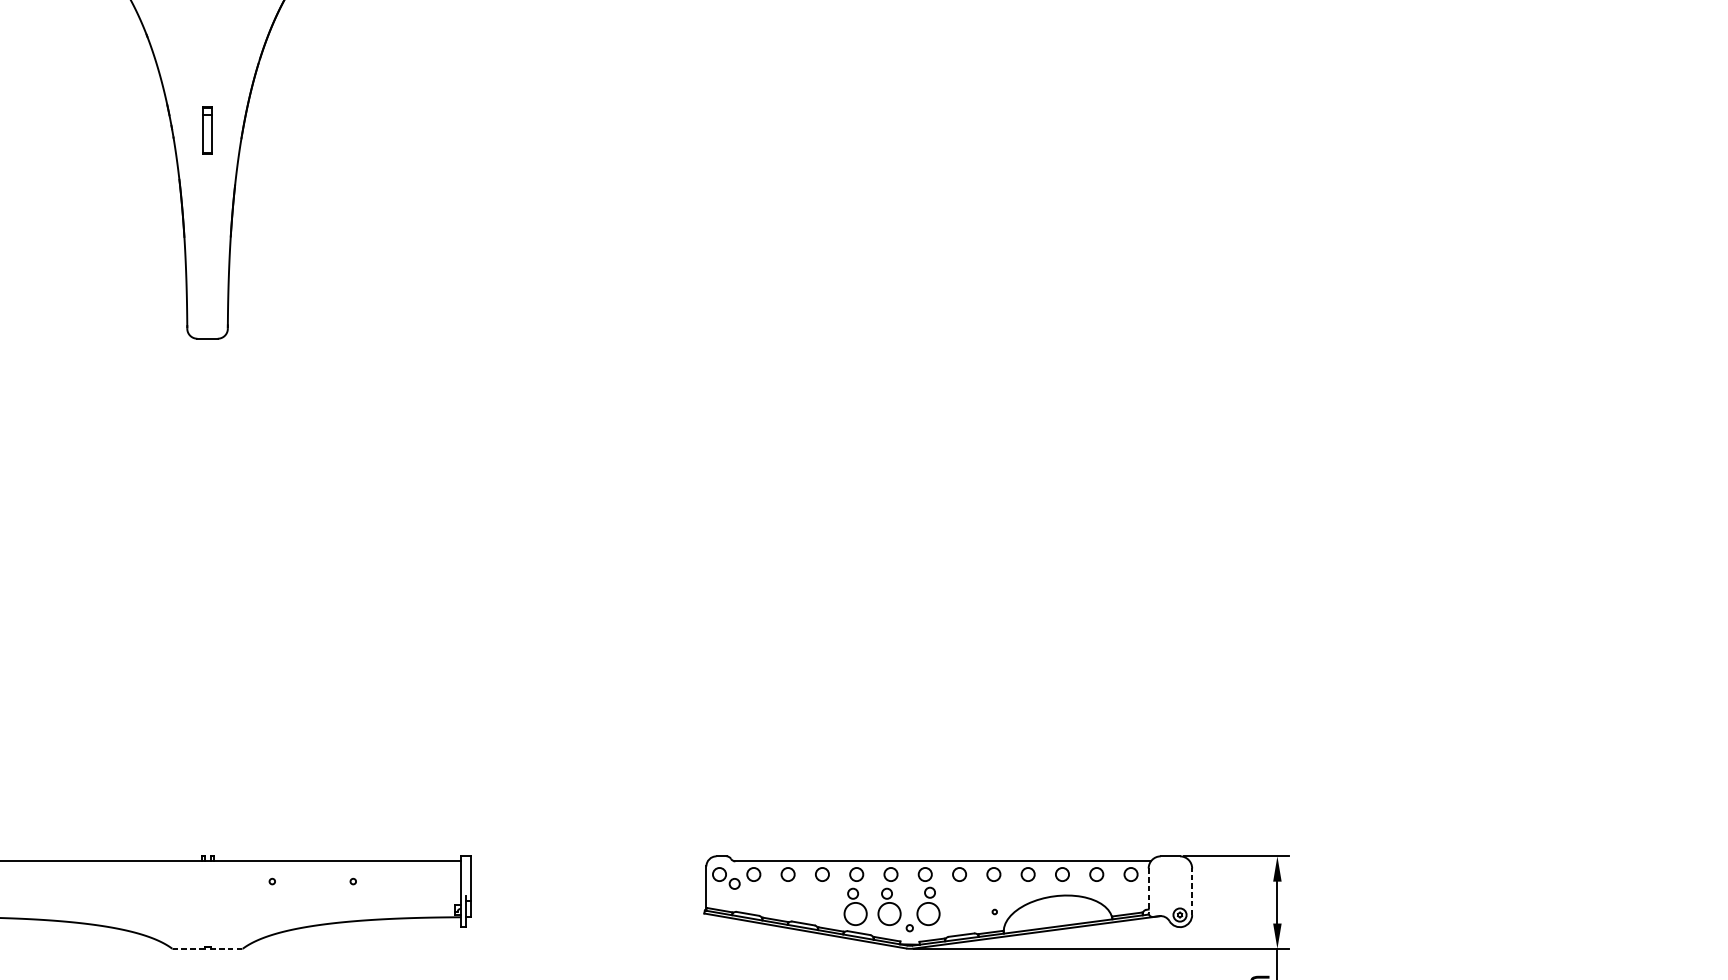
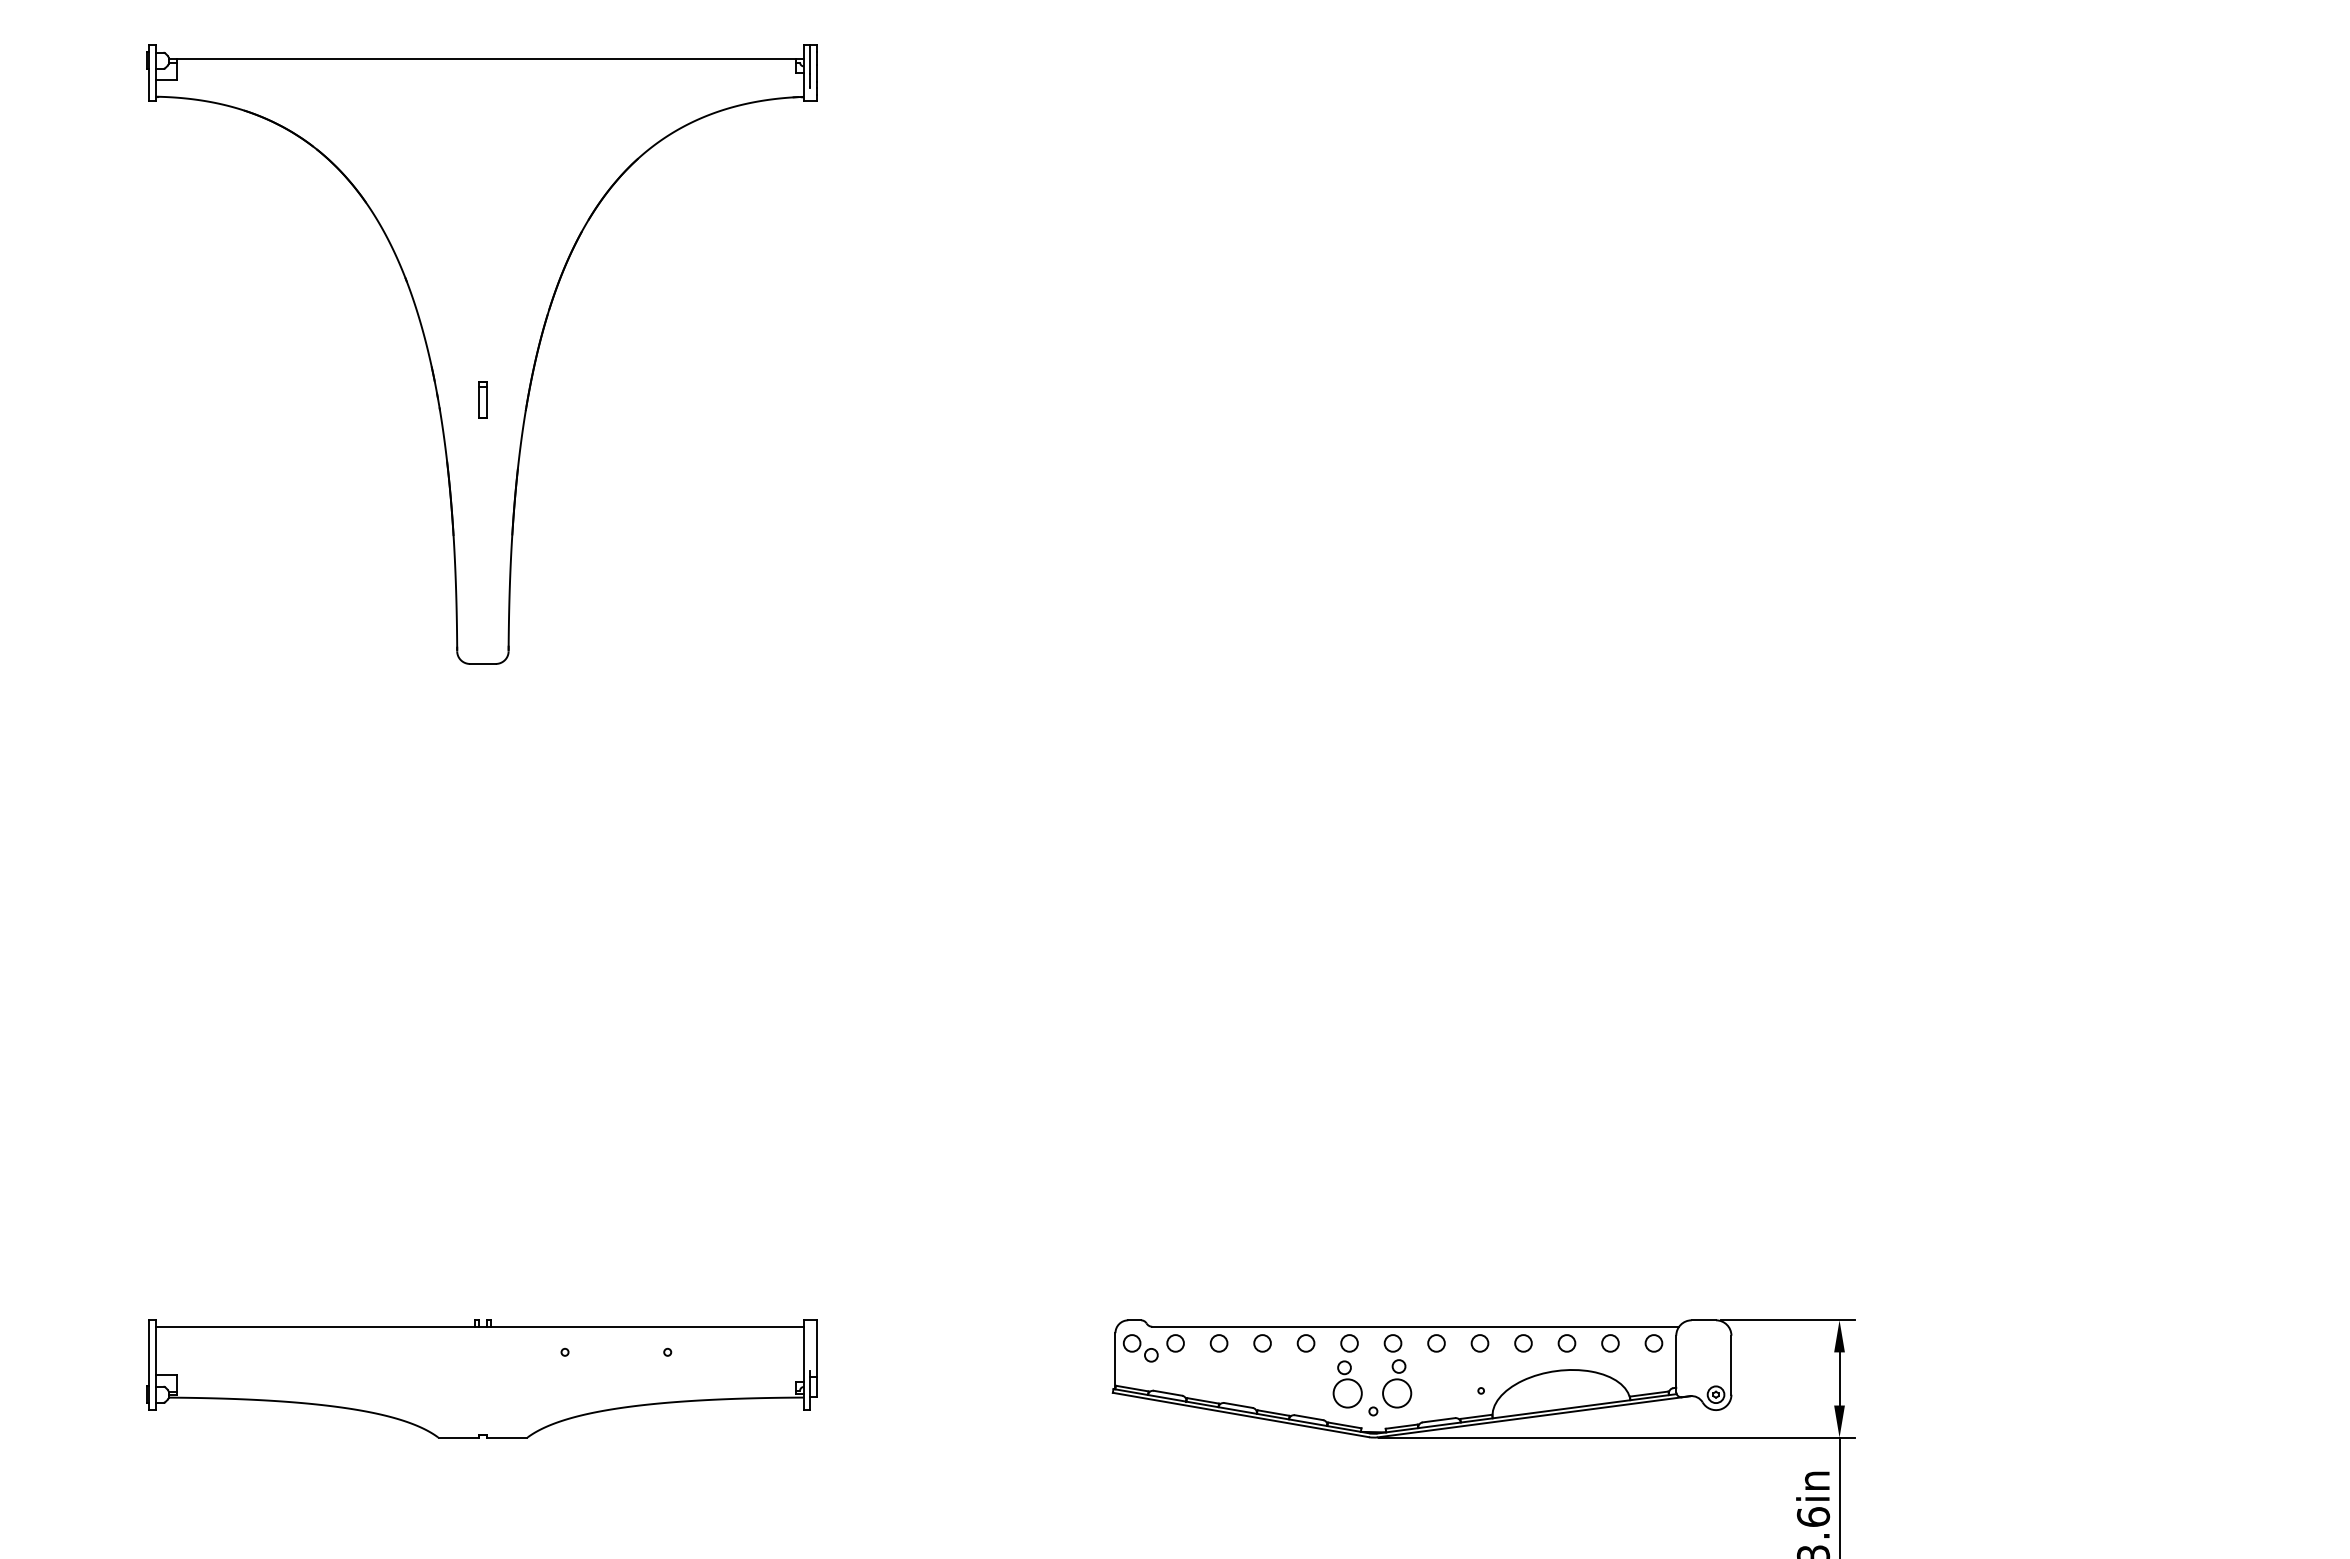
part: (207, 130) -> (482, 399), size x0.62
line: (1148, 891) -> (1676, 1364), dashed -> solid
line: (1192, 891) -> (1731, 1365), dashed -> solid
part: (855, 906) -> (1304, 1384), removed
line: (189, 948) -> (459, 1437), dashed -> solid
line: (226, 948) -> (507, 1437), dashed -> solid

